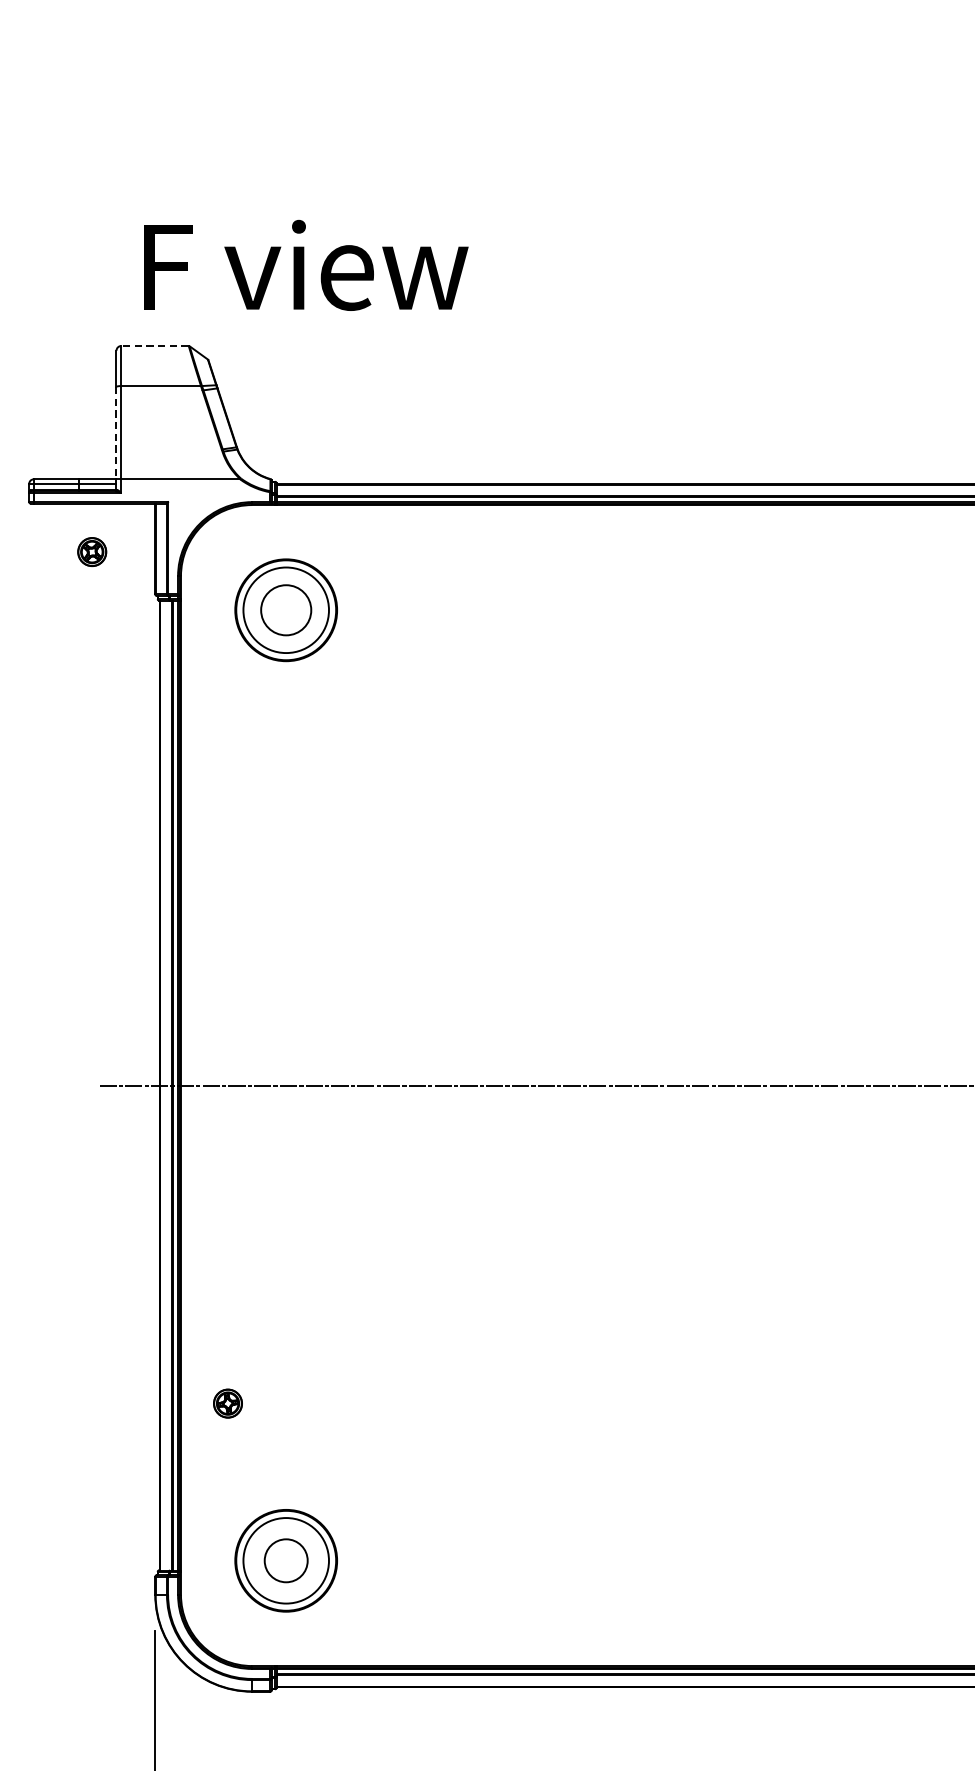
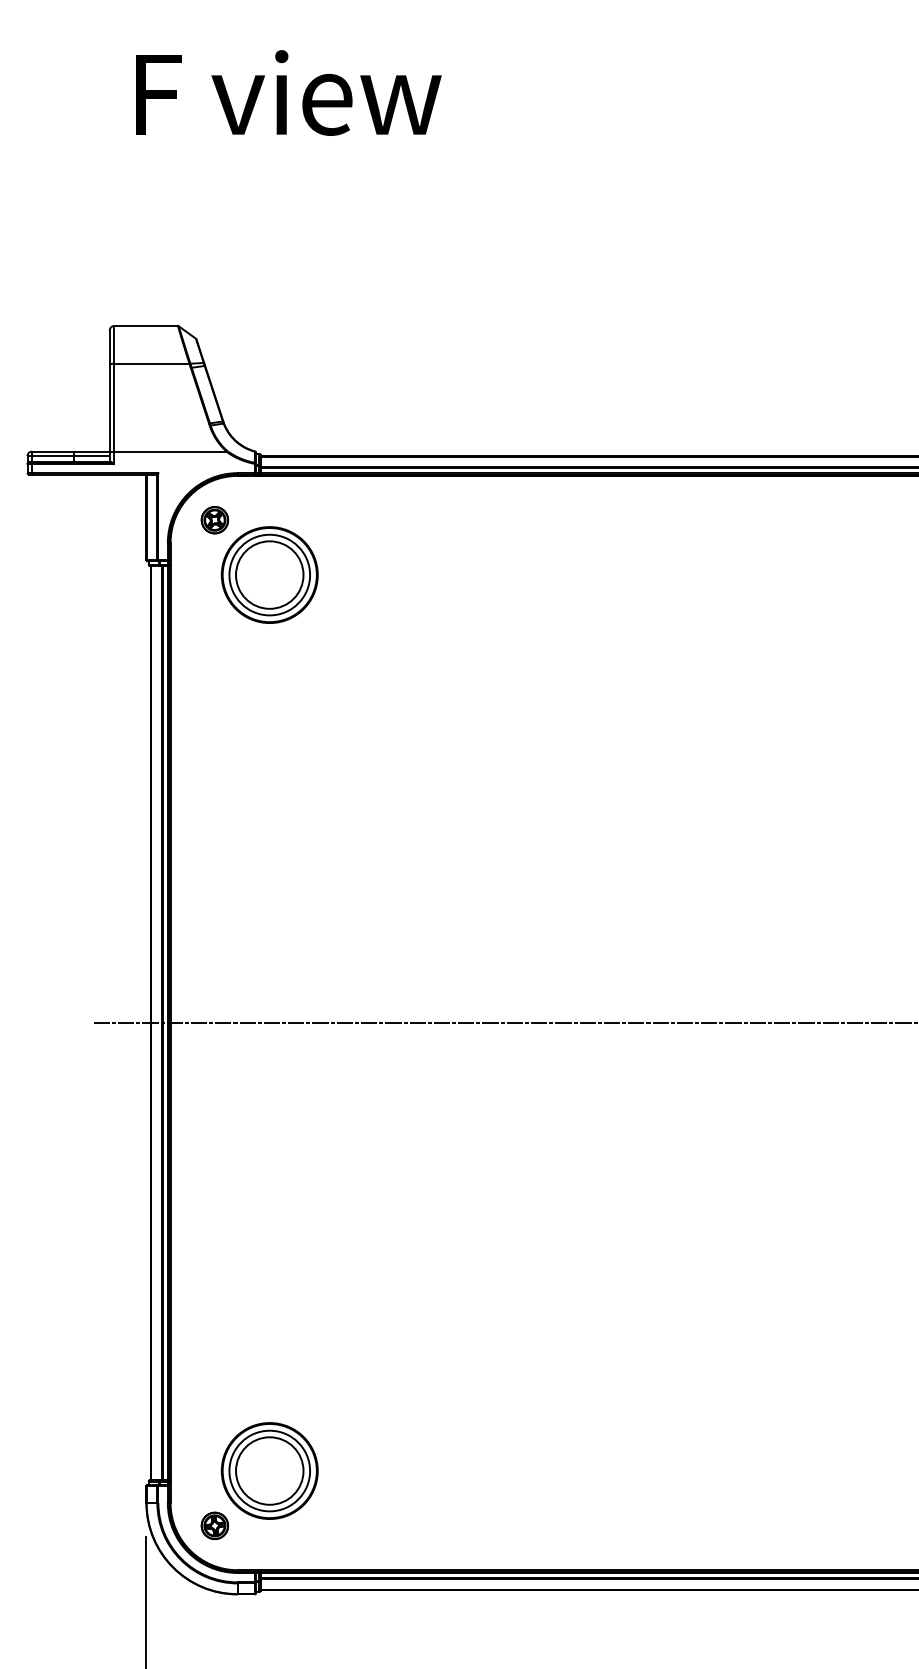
text: (306, 264) -> (288, 92), moved
line: (155, 345) -> (146, 325), dashed -> solid
line: (116, 433) -> (109, 408), dashed -> solid
part: (91, 552) -> (214, 520), moved
circle: (285, 609) -> (269, 574), size x1.43
part: (227, 1403) -> (214, 1525), moved
circle: (285, 1560) -> (269, 1470), size x1.67

